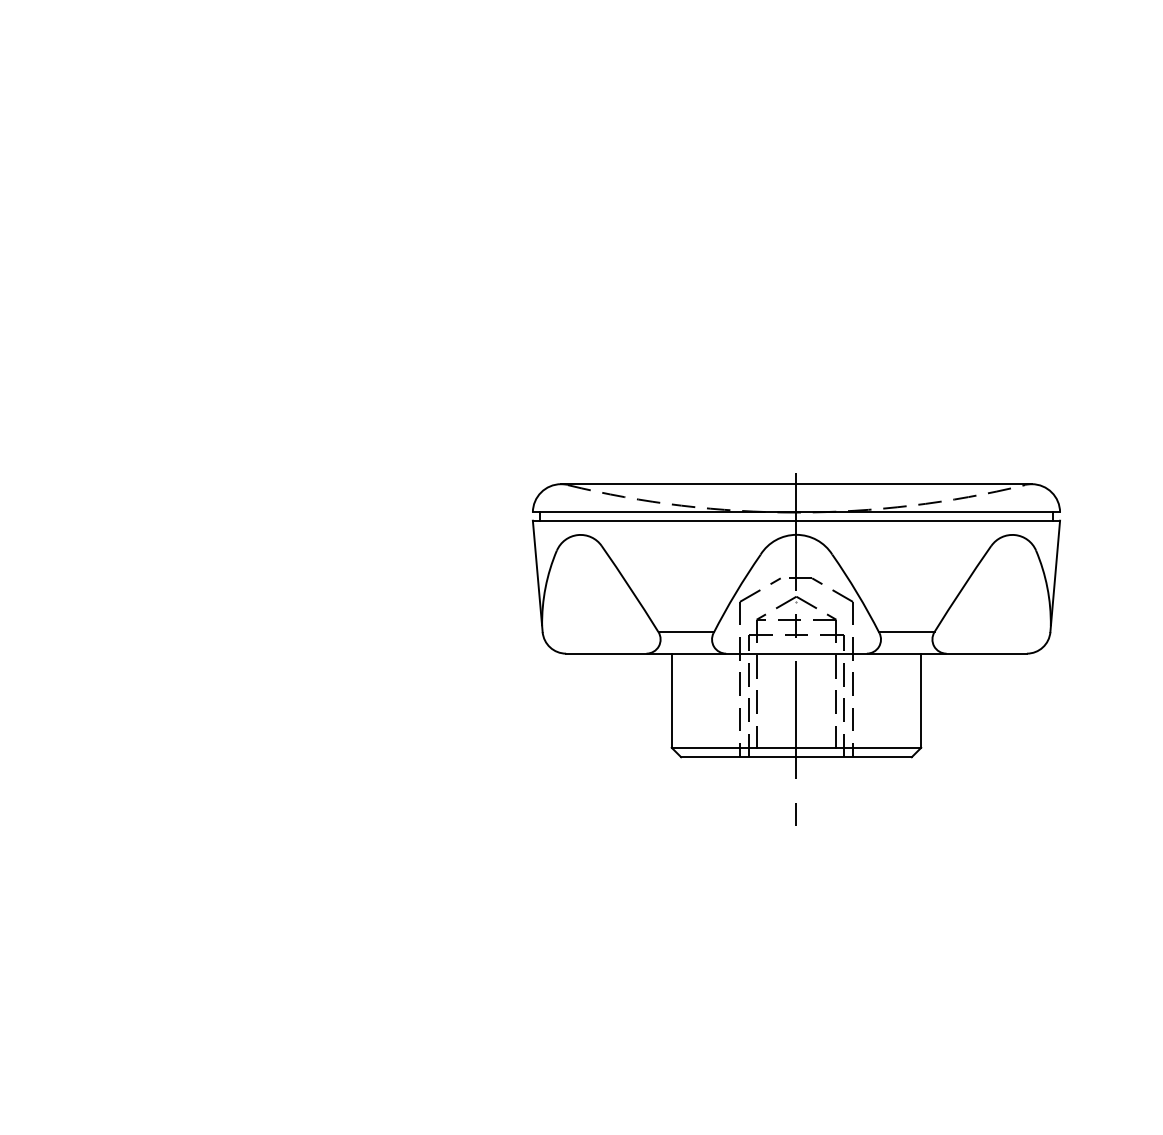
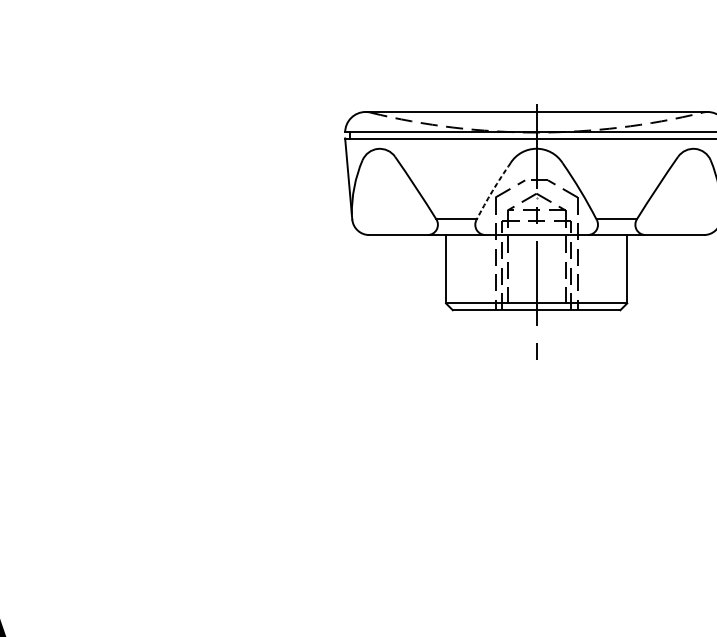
arc: (735, 593) -> (492, 191), solid -> dashed

